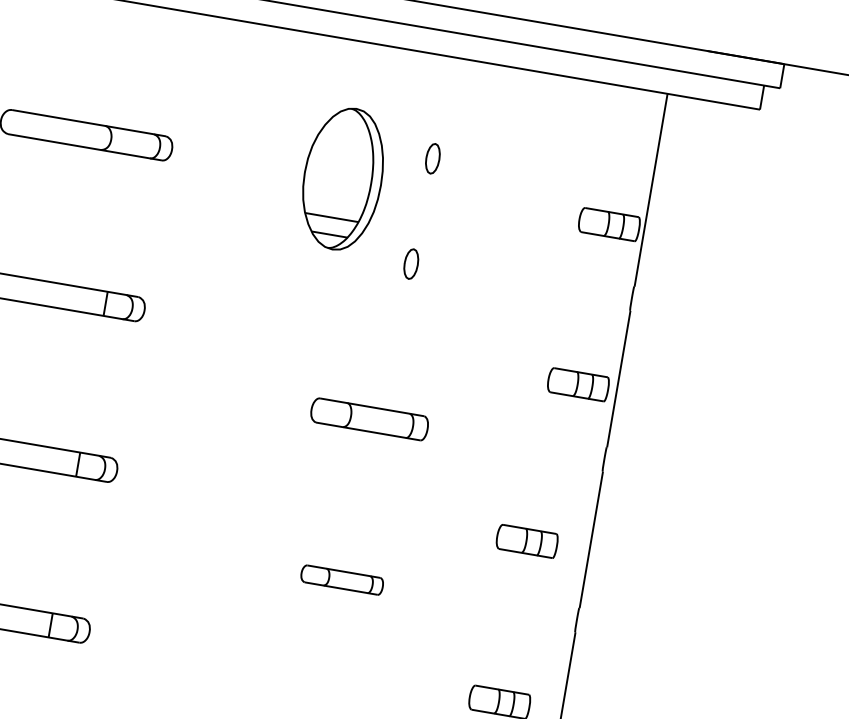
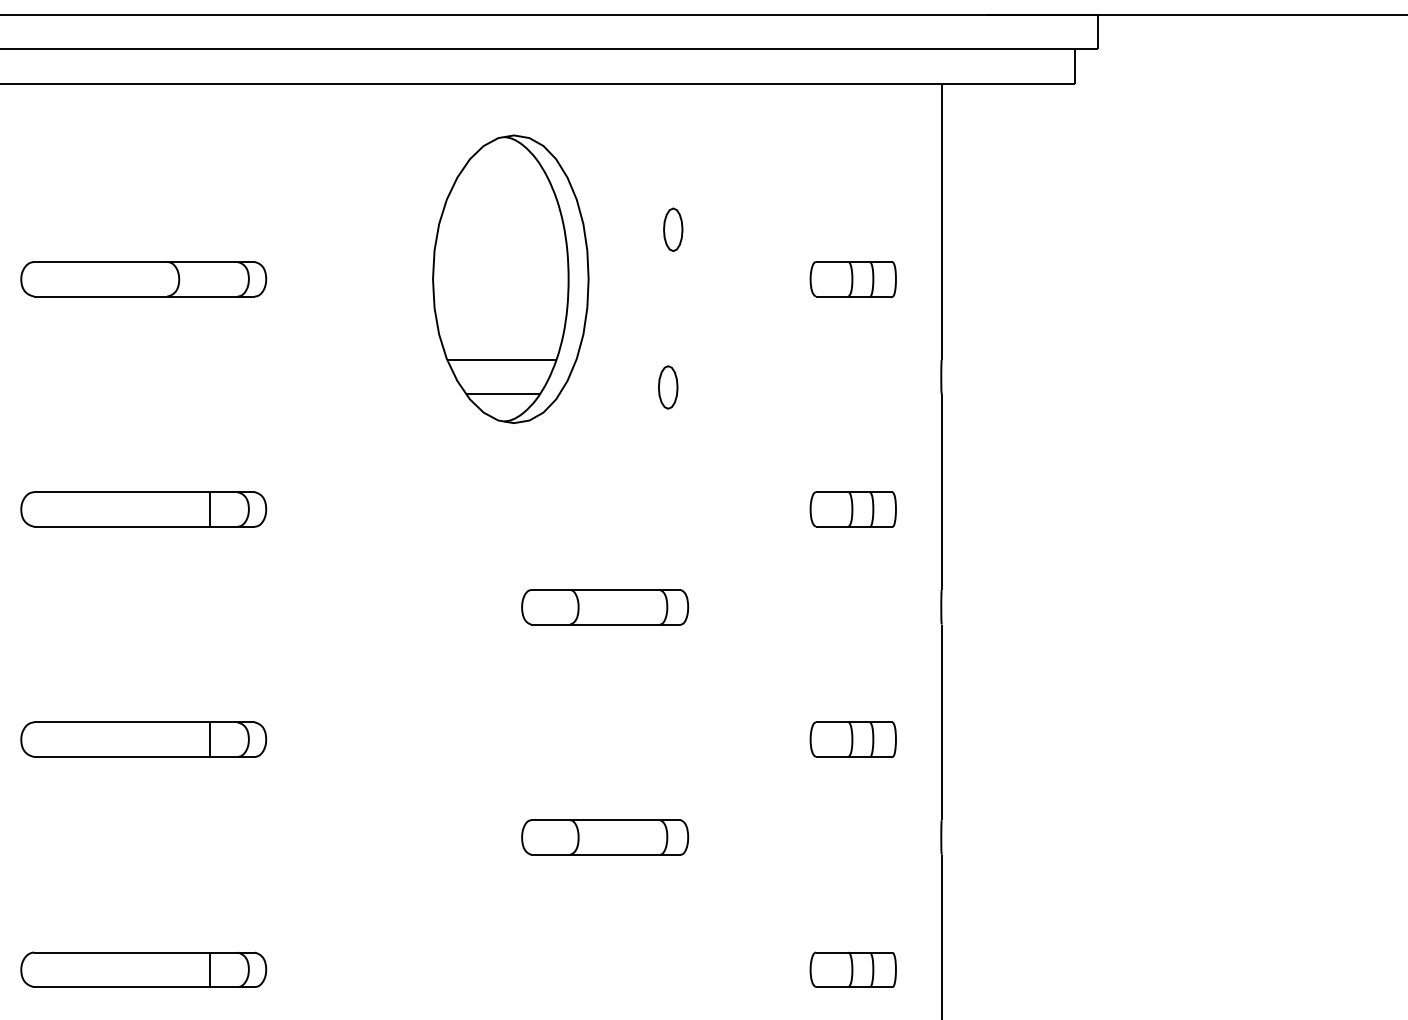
part: (433, 158) -> (673, 229), moved
part: (342, 178) -> (510, 278), size x1.43
part: (608, 224) -> (852, 279), moved
part: (411, 264) -> (668, 387), moved
part: (577, 384) -> (852, 509), moved
part: (342, 580) -> (605, 837), size x1.43

